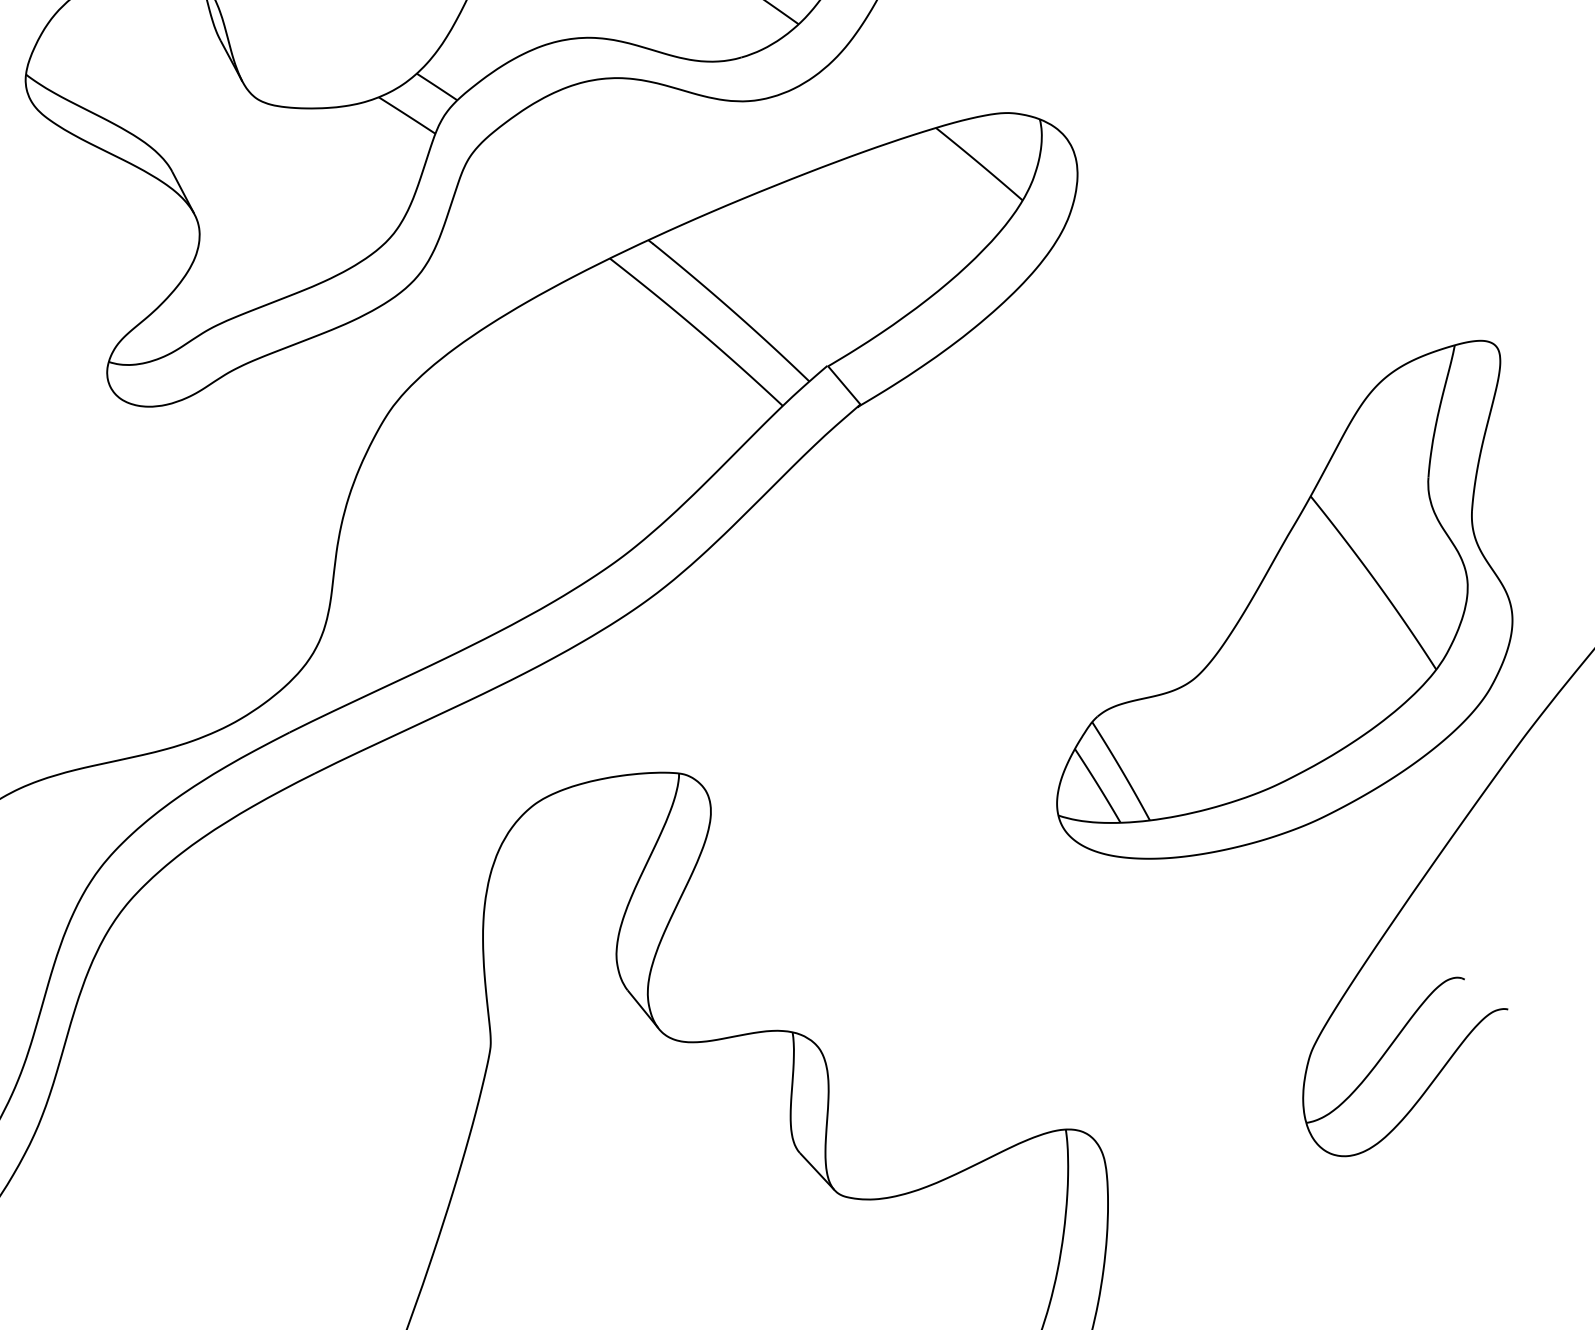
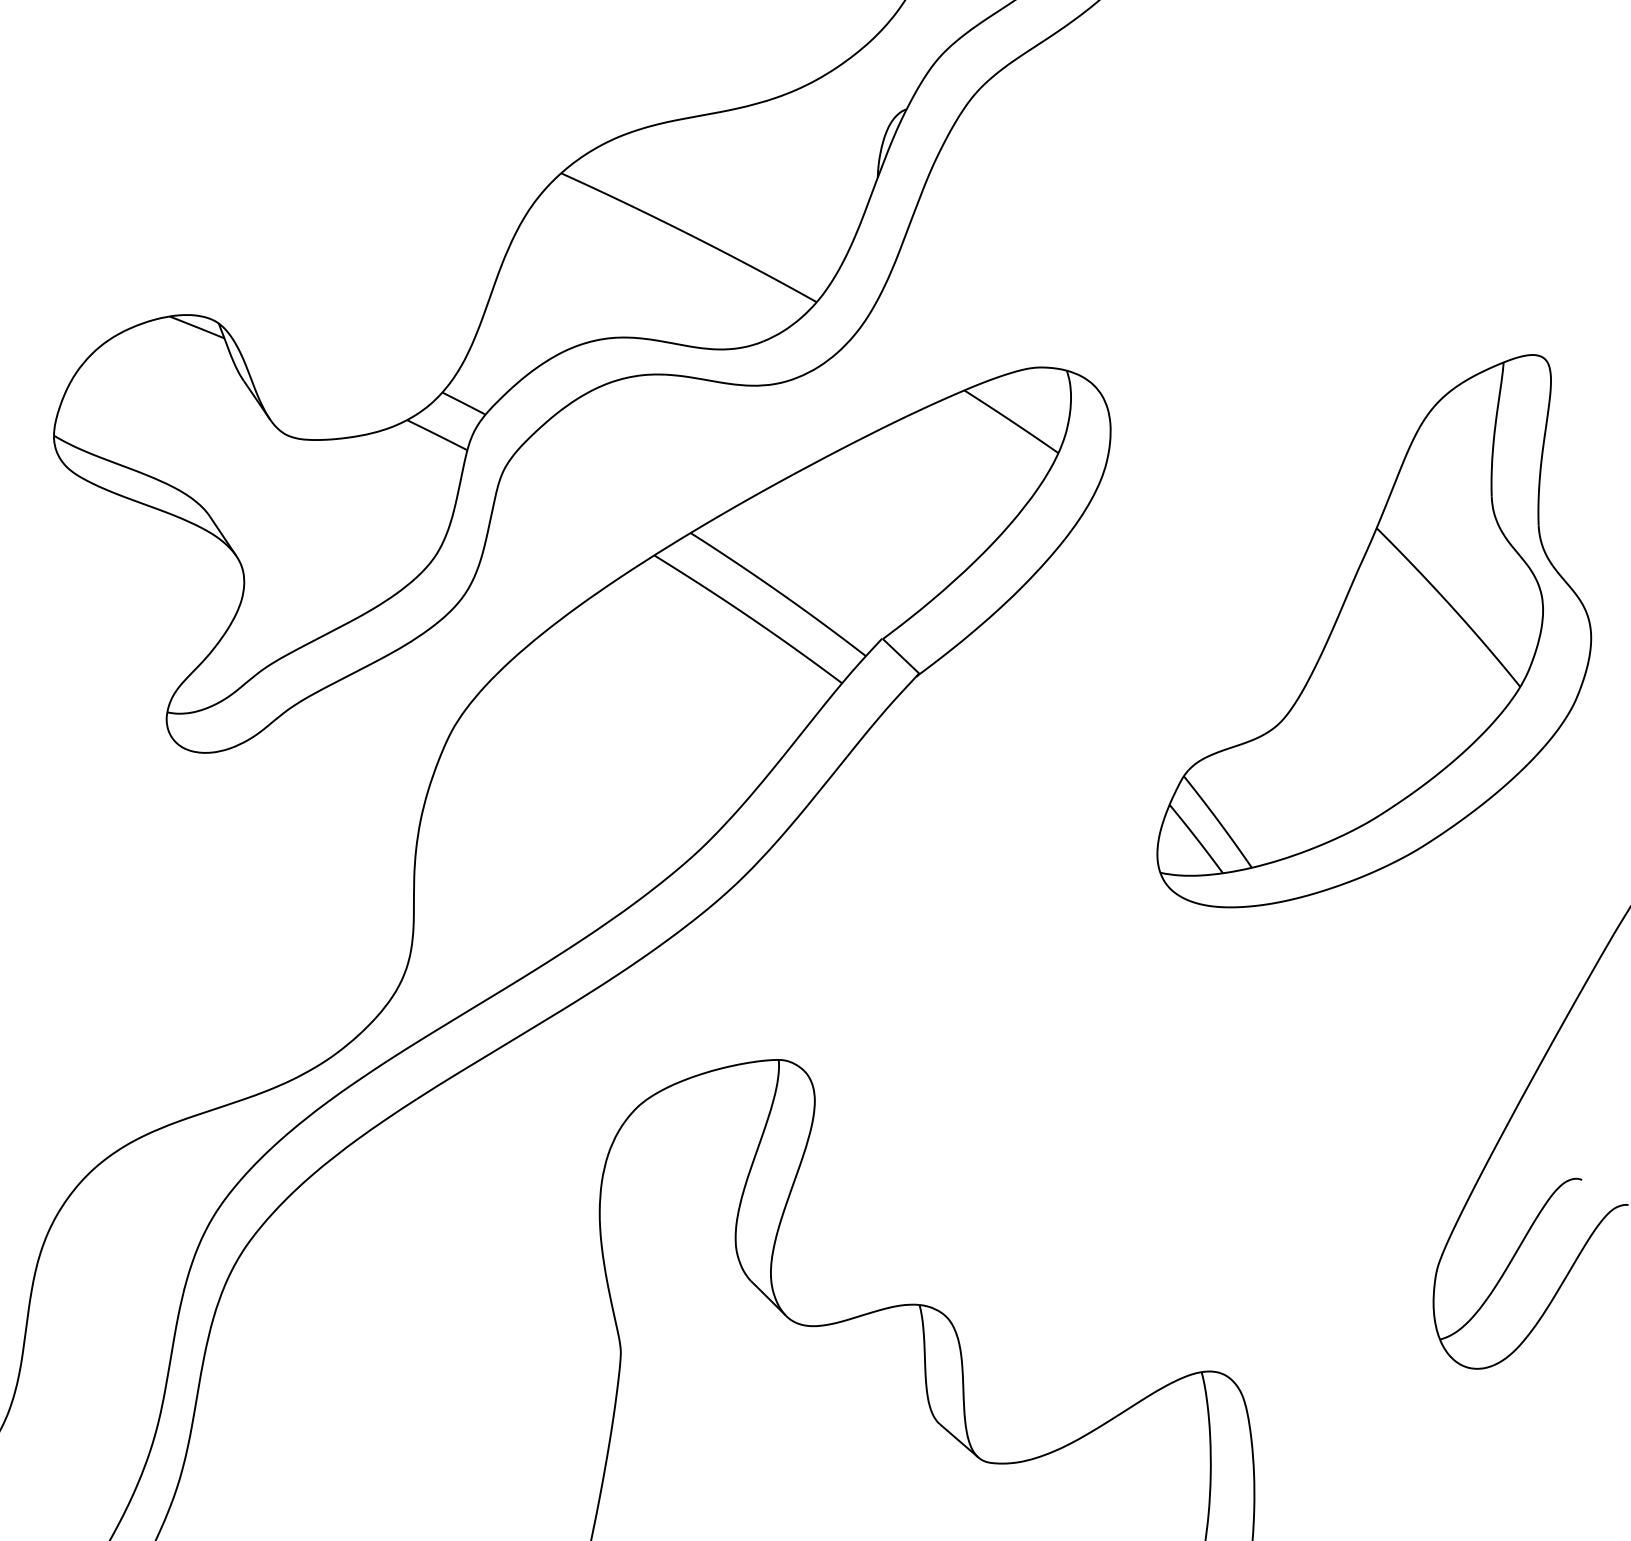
part: (1297, 598) -> (1374, 631), moved

